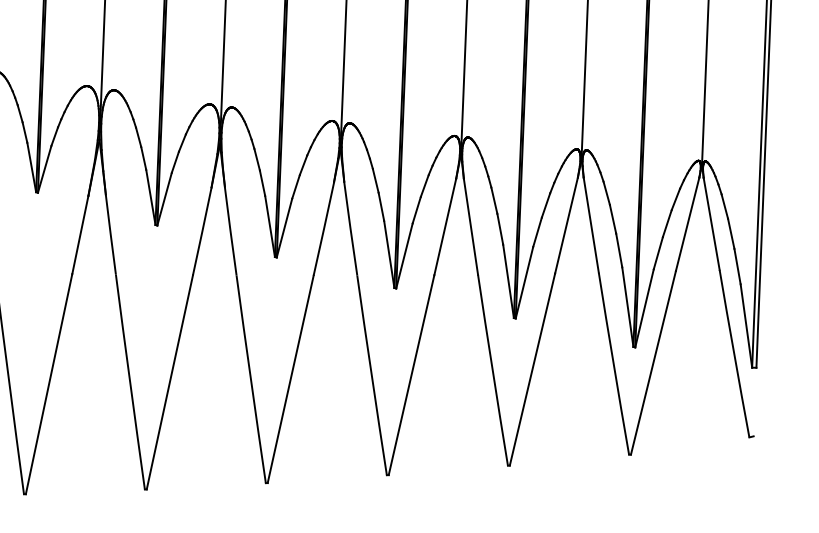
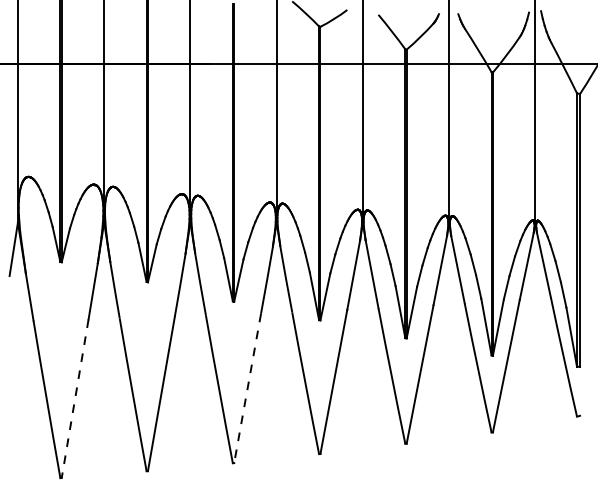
line: (290, 379) -> (247, 388), solid -> dashed
line: (49, 385) -> (75, 399), solid -> dashed

